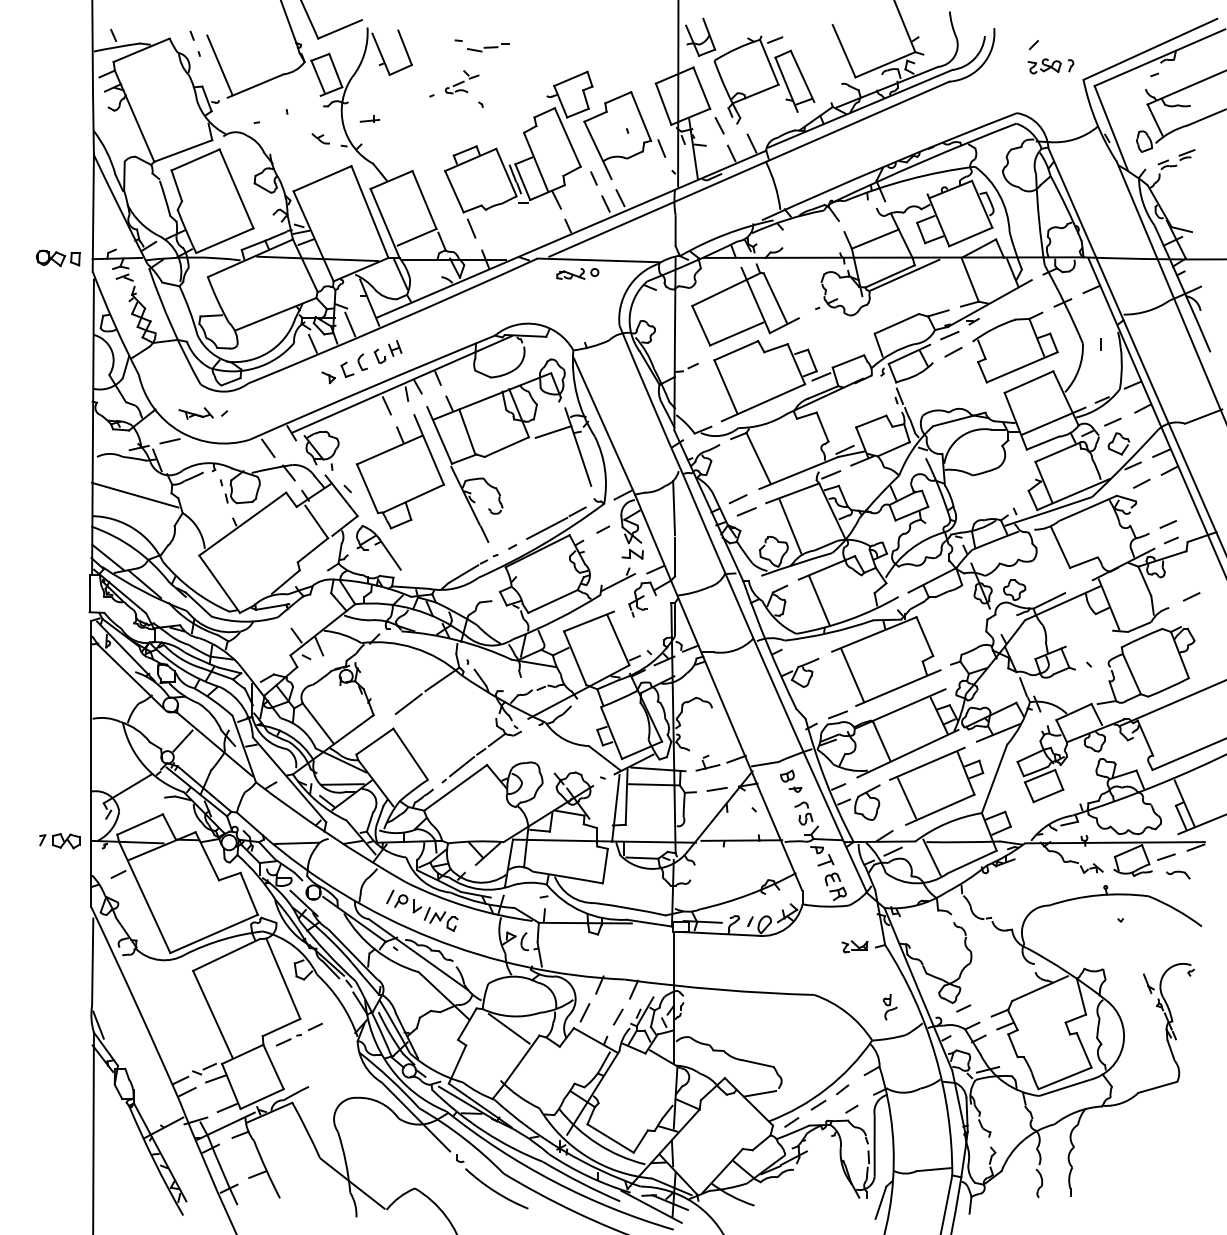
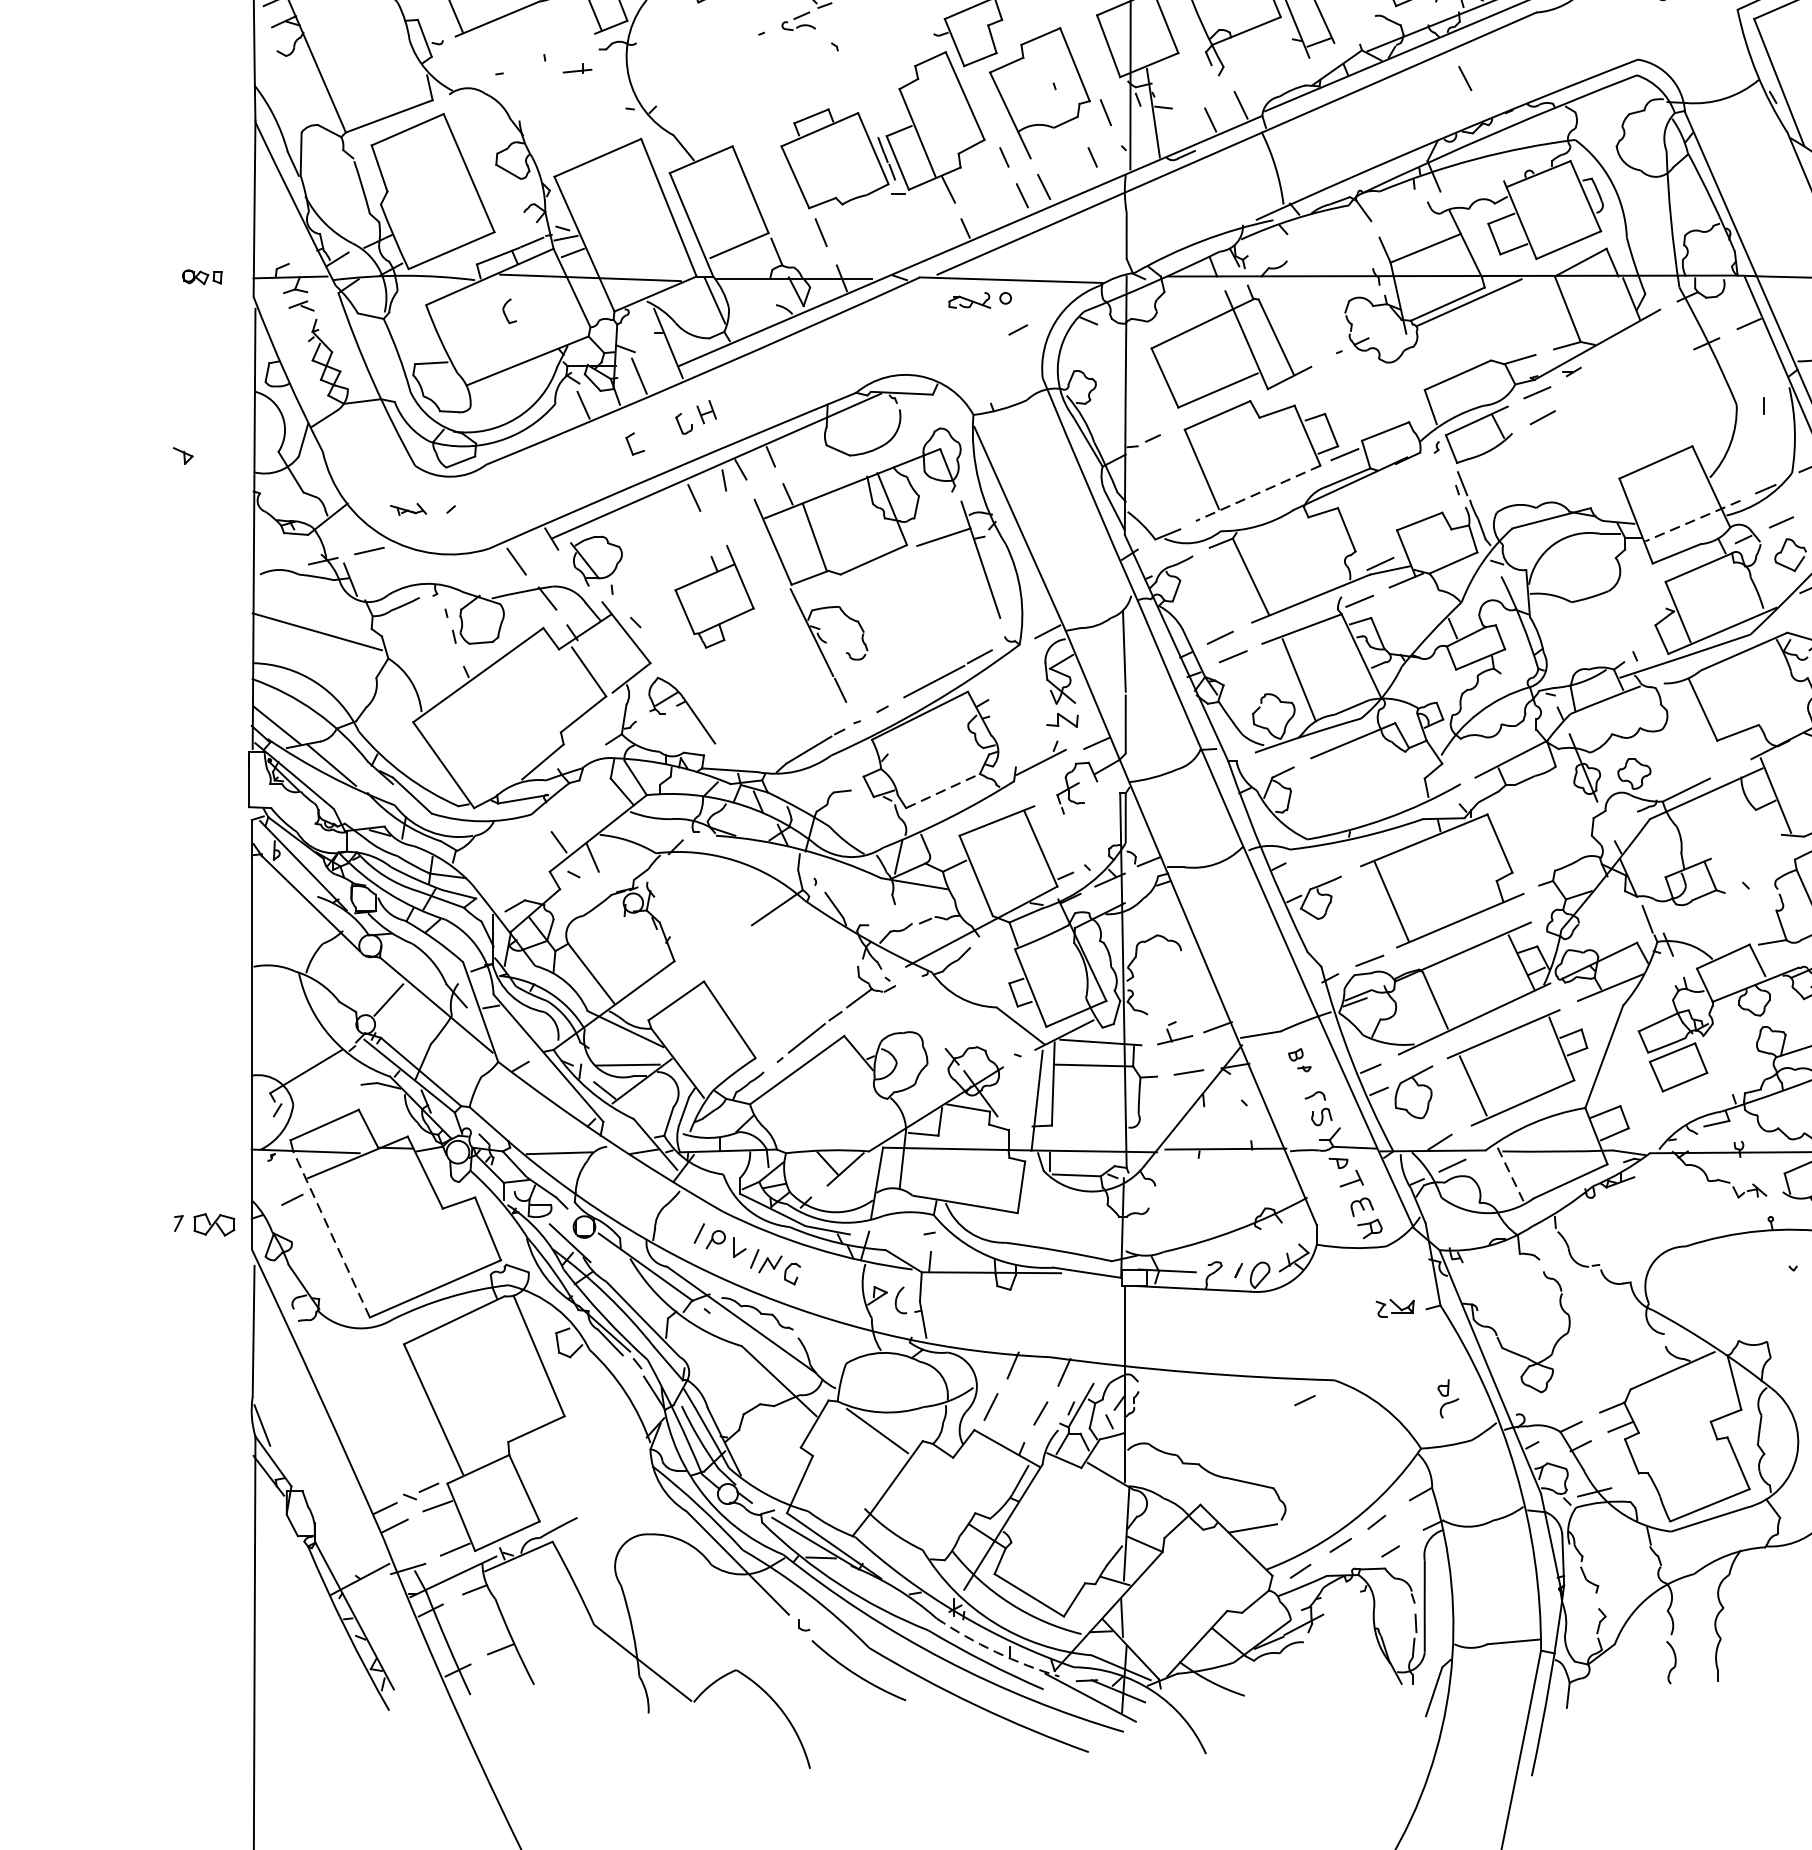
part: (369, 118) -> (576, 67), moved
line: (719, 125) -> (1464, 78), moved
part: (320, 138) -> (594, 97), removed
line: (652, 178) -> (1092, 157), added
part: (58, 258) -> (202, 277), size x0.6
part: (1015, 347) -> (1635, 410), removed
part: (362, 362) -> (509, 311), moved
part: (328, 377) -> (182, 455), moved
line: (763, 402) -> (1258, 492), solid -> dashed
part: (195, 413) -> (407, 509), size x0.7
line: (1053, 421) -> (1692, 521), solid -> dashed
part: (400, 471) -> (714, 596), size x0.6
line: (603, 529) -> (1018, 329), moved
line: (819, 600) -> (1342, 789), removed
line: (553, 601) -> (943, 791), solid -> dashed
line: (408, 703) -> (726, 943), removed
part: (791, 780) -> (1300, 1059), size x0.7
part: (59, 841) -> (203, 1225), moved
line: (931, 857) -> (1509, 1174), solid -> dashed
line: (144, 897) -> (331, 1234), solid -> dashed
line: (963, 1008) -> (1304, 1400), moved
part: (299, 1034) -> (563, 1439), removed
arc: (588, 1176) -> (996, 1652), solid -> dashed

